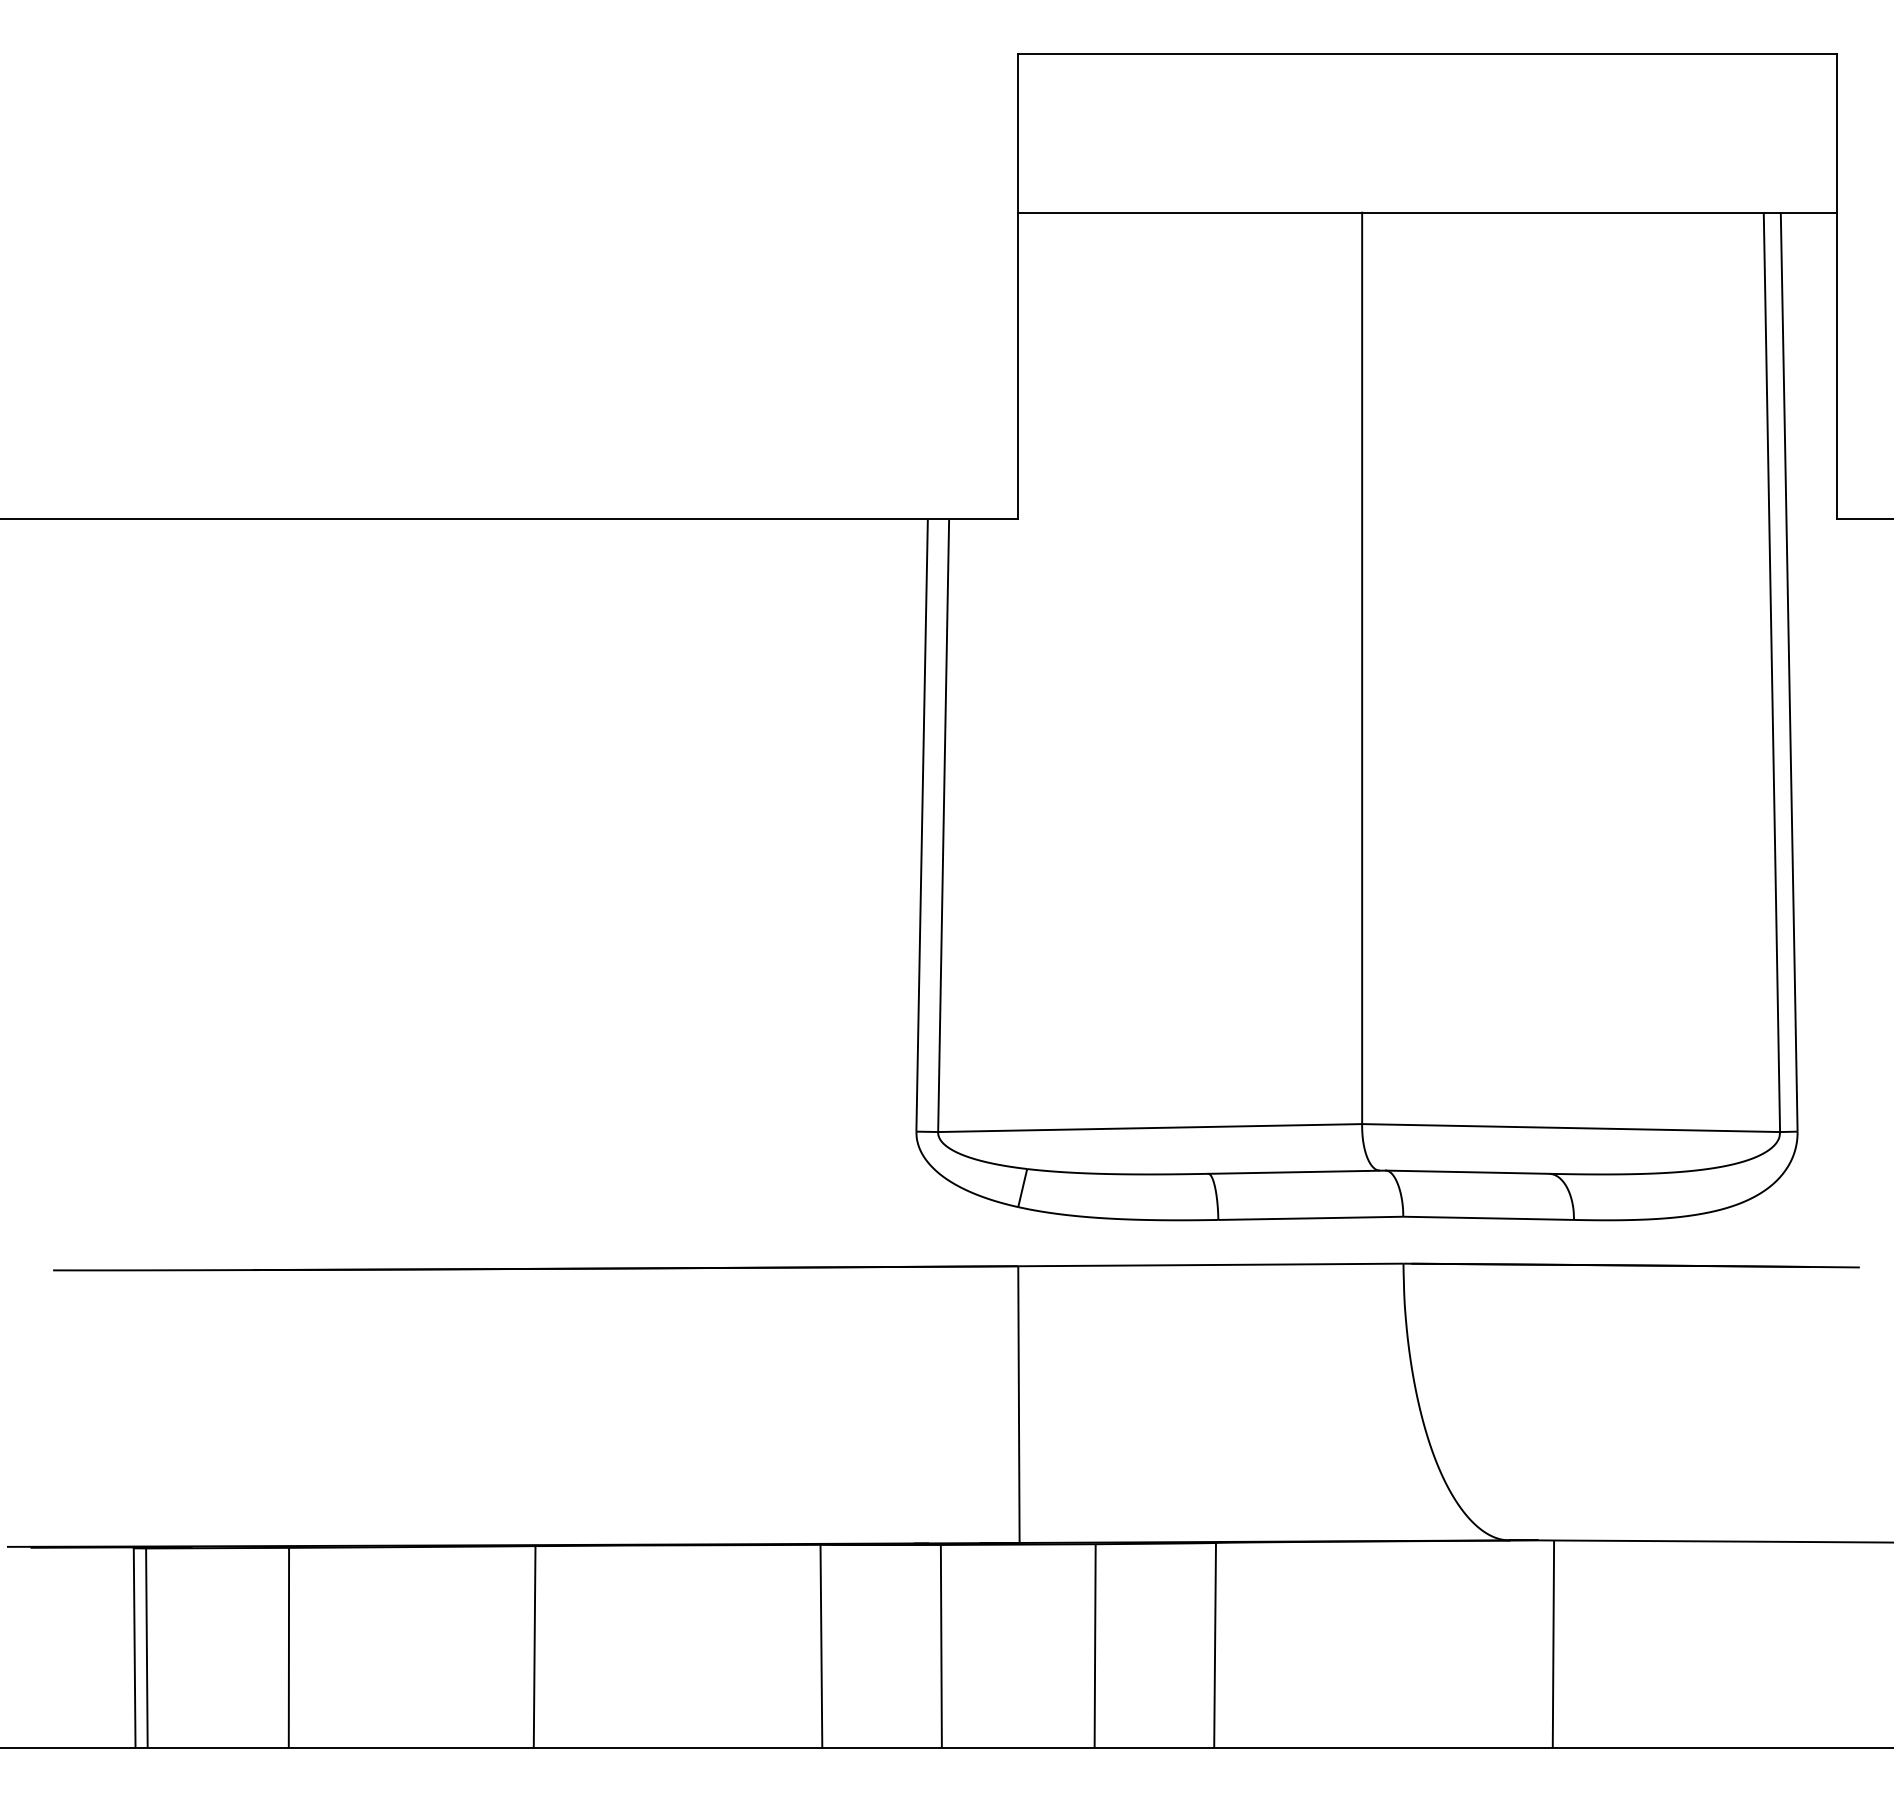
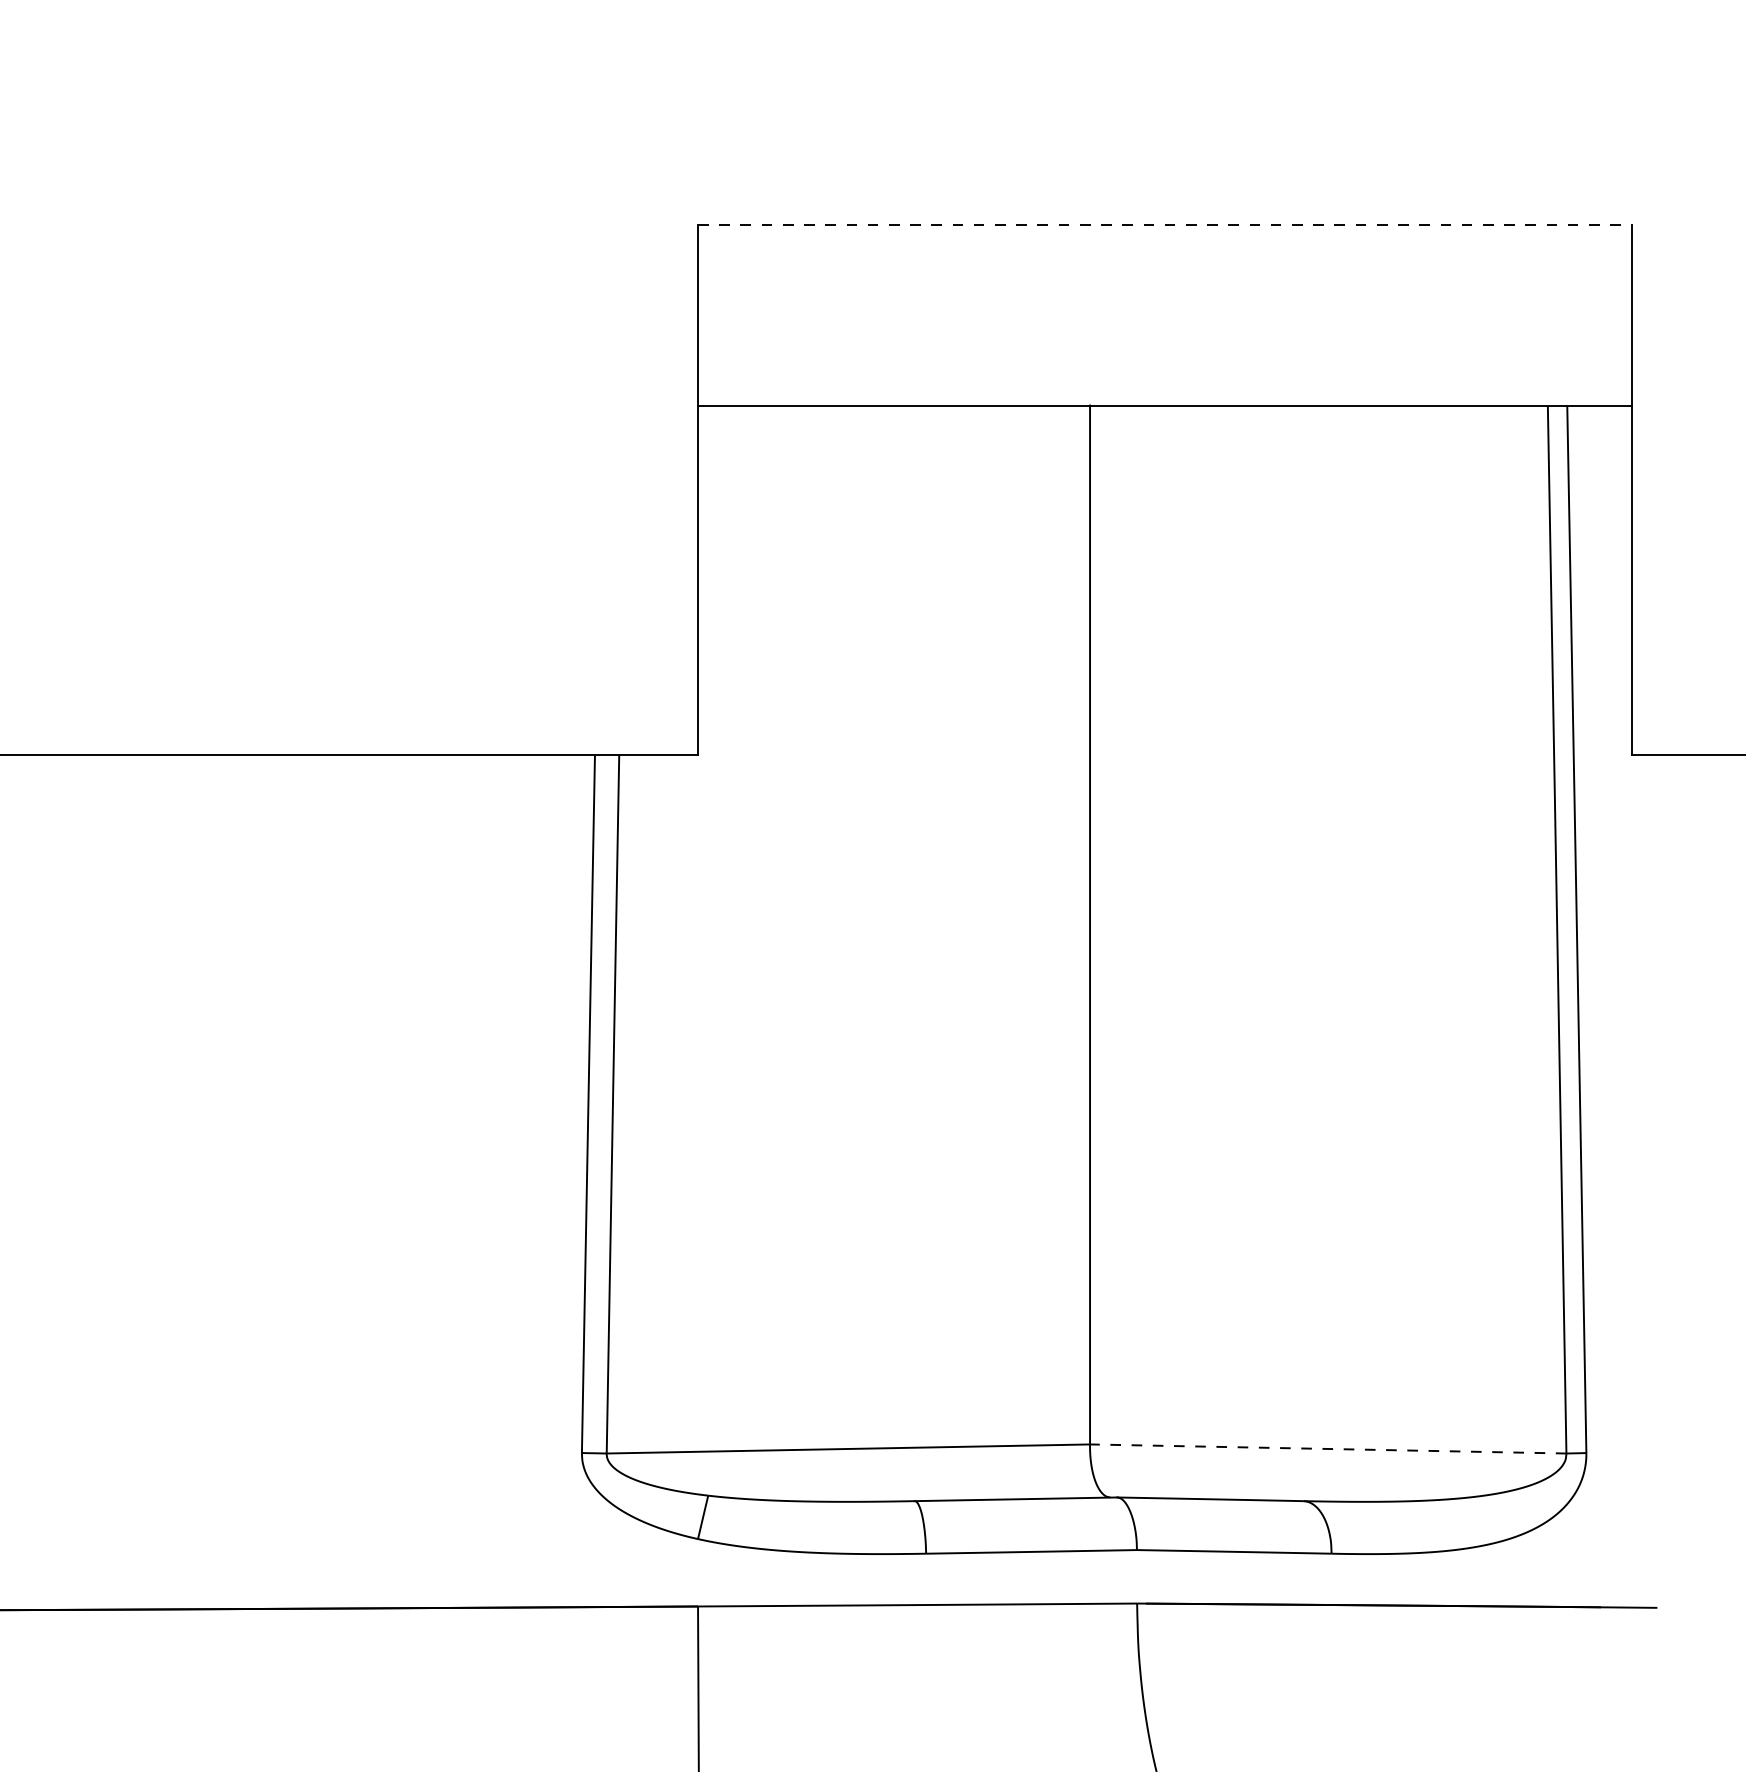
line: (1428, 54) -> (1165, 225), solid -> dashed
line: (1571, 1128) -> (1328, 1449), solid -> dashed

